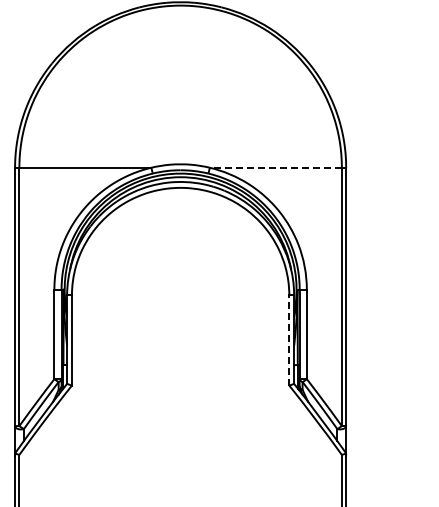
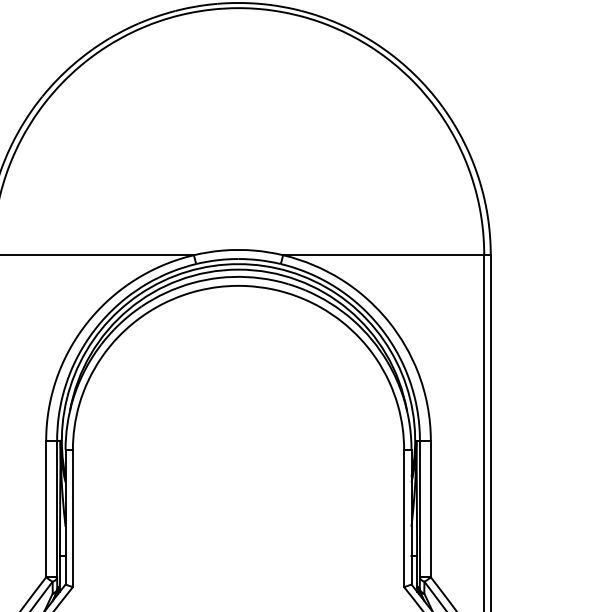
line: (275, 167) -> (383, 254), dashed -> solid
line: (289, 340) -> (404, 518), dashed -> solid

